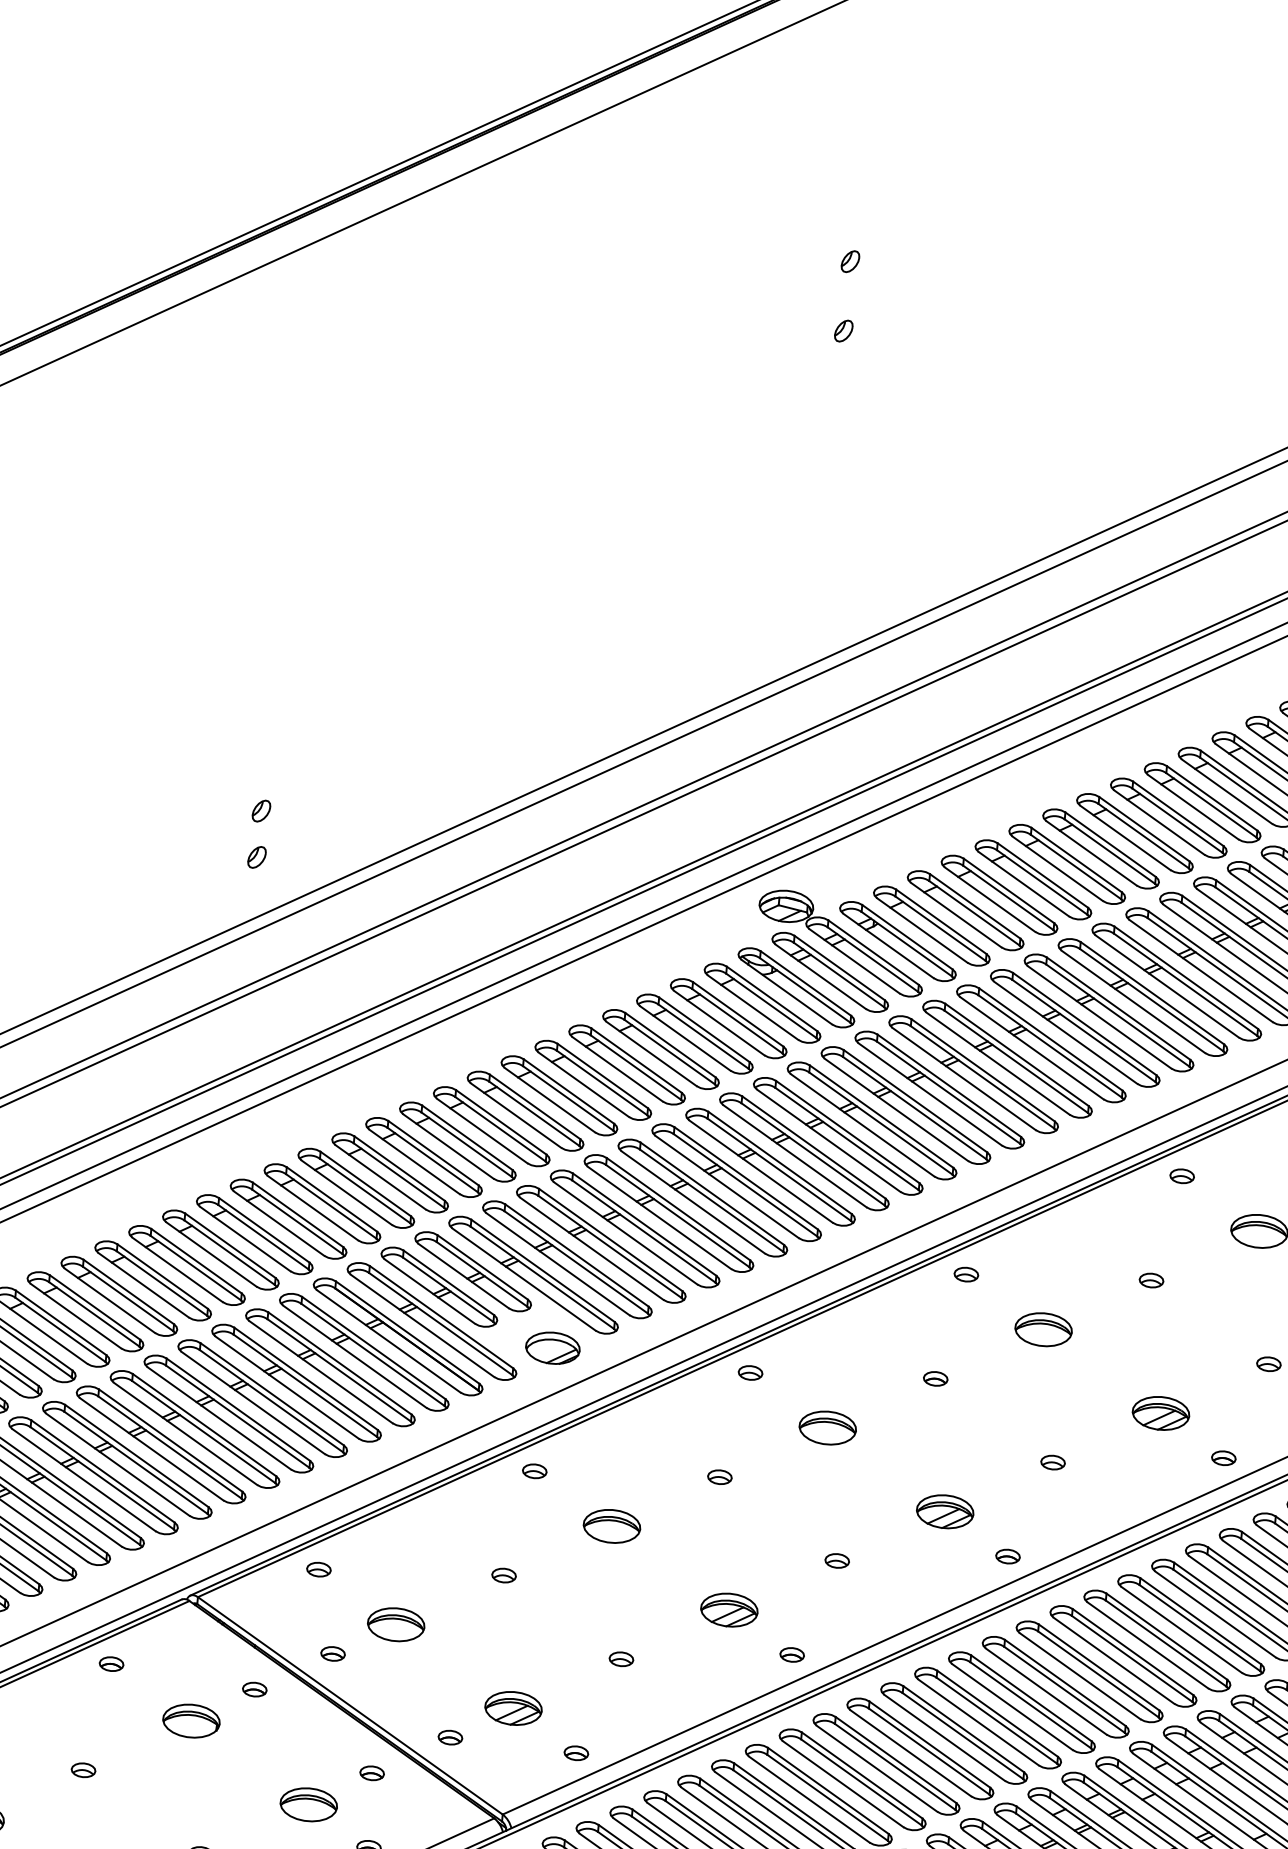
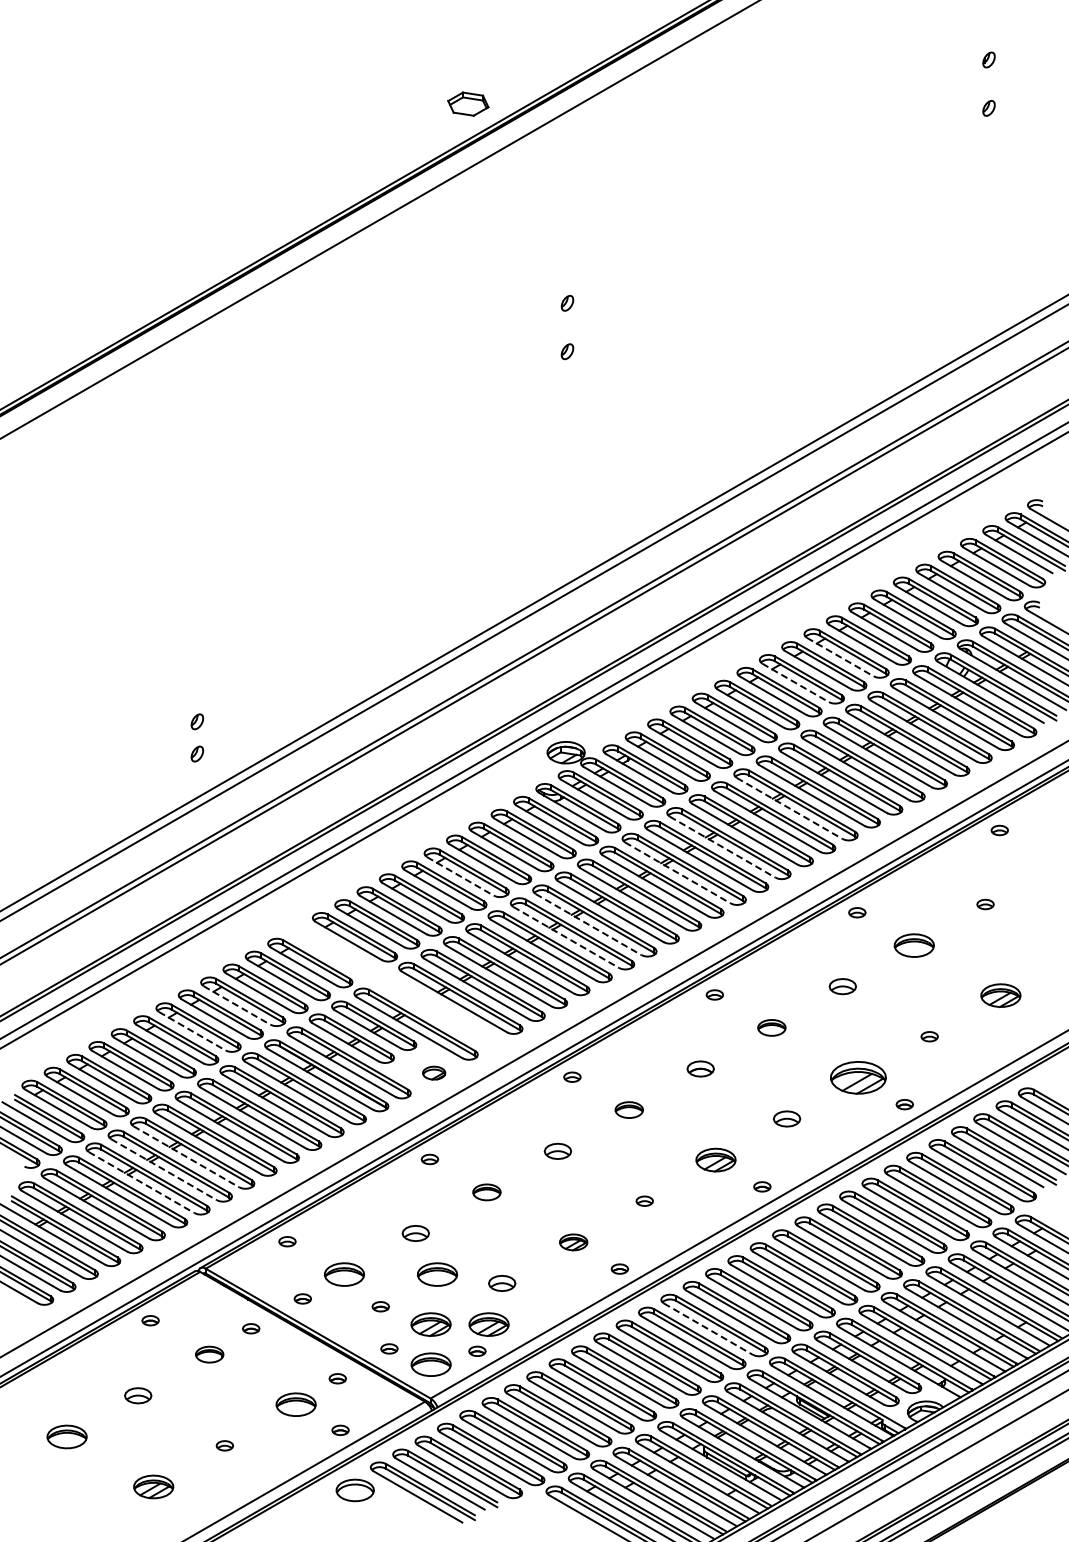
line: (1193, 807) -> (840, 657), solid -> dashed
line: (1125, 837) -> (795, 682), solid -> dashed
line: (1100, 1017) -> (790, 808), solid -> dashed
line: (999, 1064) -> (723, 847), solid -> dashed
line: (617, 1069) -> (460, 876), solid -> dashed
line: (930, 1095) -> (678, 873), solid -> dashed
line: (796, 1156) -> (589, 924), solid -> dashed
line: (761, 1171) -> (566, 937), solid -> dashed
part: (509, 1216) -> (395, 985), removed
line: (278, 1223) -> (236, 1005), solid -> dashed
line: (211, 1254) -> (192, 1031), solid -> dashed
part: (1152, 1280) -> (843, 986), size x1.6
part: (1043, 1329) -> (771, 1027), size x0.7
part: (551, 1347) -> (433, 1072), size x0.6
part: (935, 1378) -> (700, 1068), size x1.6
part: (1161, 1412) -> (858, 1077), size x1.4
part: (826, 1427) -> (628, 1109), size x0.7
line: (185, 1434) -> (186, 1157), solid -> dashed
line: (152, 1449) -> (164, 1169), solid -> dashed
part: (1053, 1461) -> (787, 1118), size x1.6
line: (119, 1464) -> (142, 1182), solid -> dashed
part: (720, 1476) -> (558, 1150), size x1.6
part: (611, 1526) -> (486, 1192), size x0.7
part: (503, 1575) -> (415, 1233), size x1.6
part: (729, 1610) -> (573, 1242), size x0.7
part: (529, 1637) -> (437, 1274), added
part: (621, 1659) -> (502, 1283), size x1.6
part: (443, 1675) -> (380, 1306), added
part: (595, 1716) -> (488, 1324), added
part: (191, 1720) -> (209, 1354), size x0.7
line: (911, 1753) -> (708, 1329), solid -> dashed
part: (507, 1765) -> (430, 1364), added
part: (83, 1769) -> (138, 1395), size x1.6

